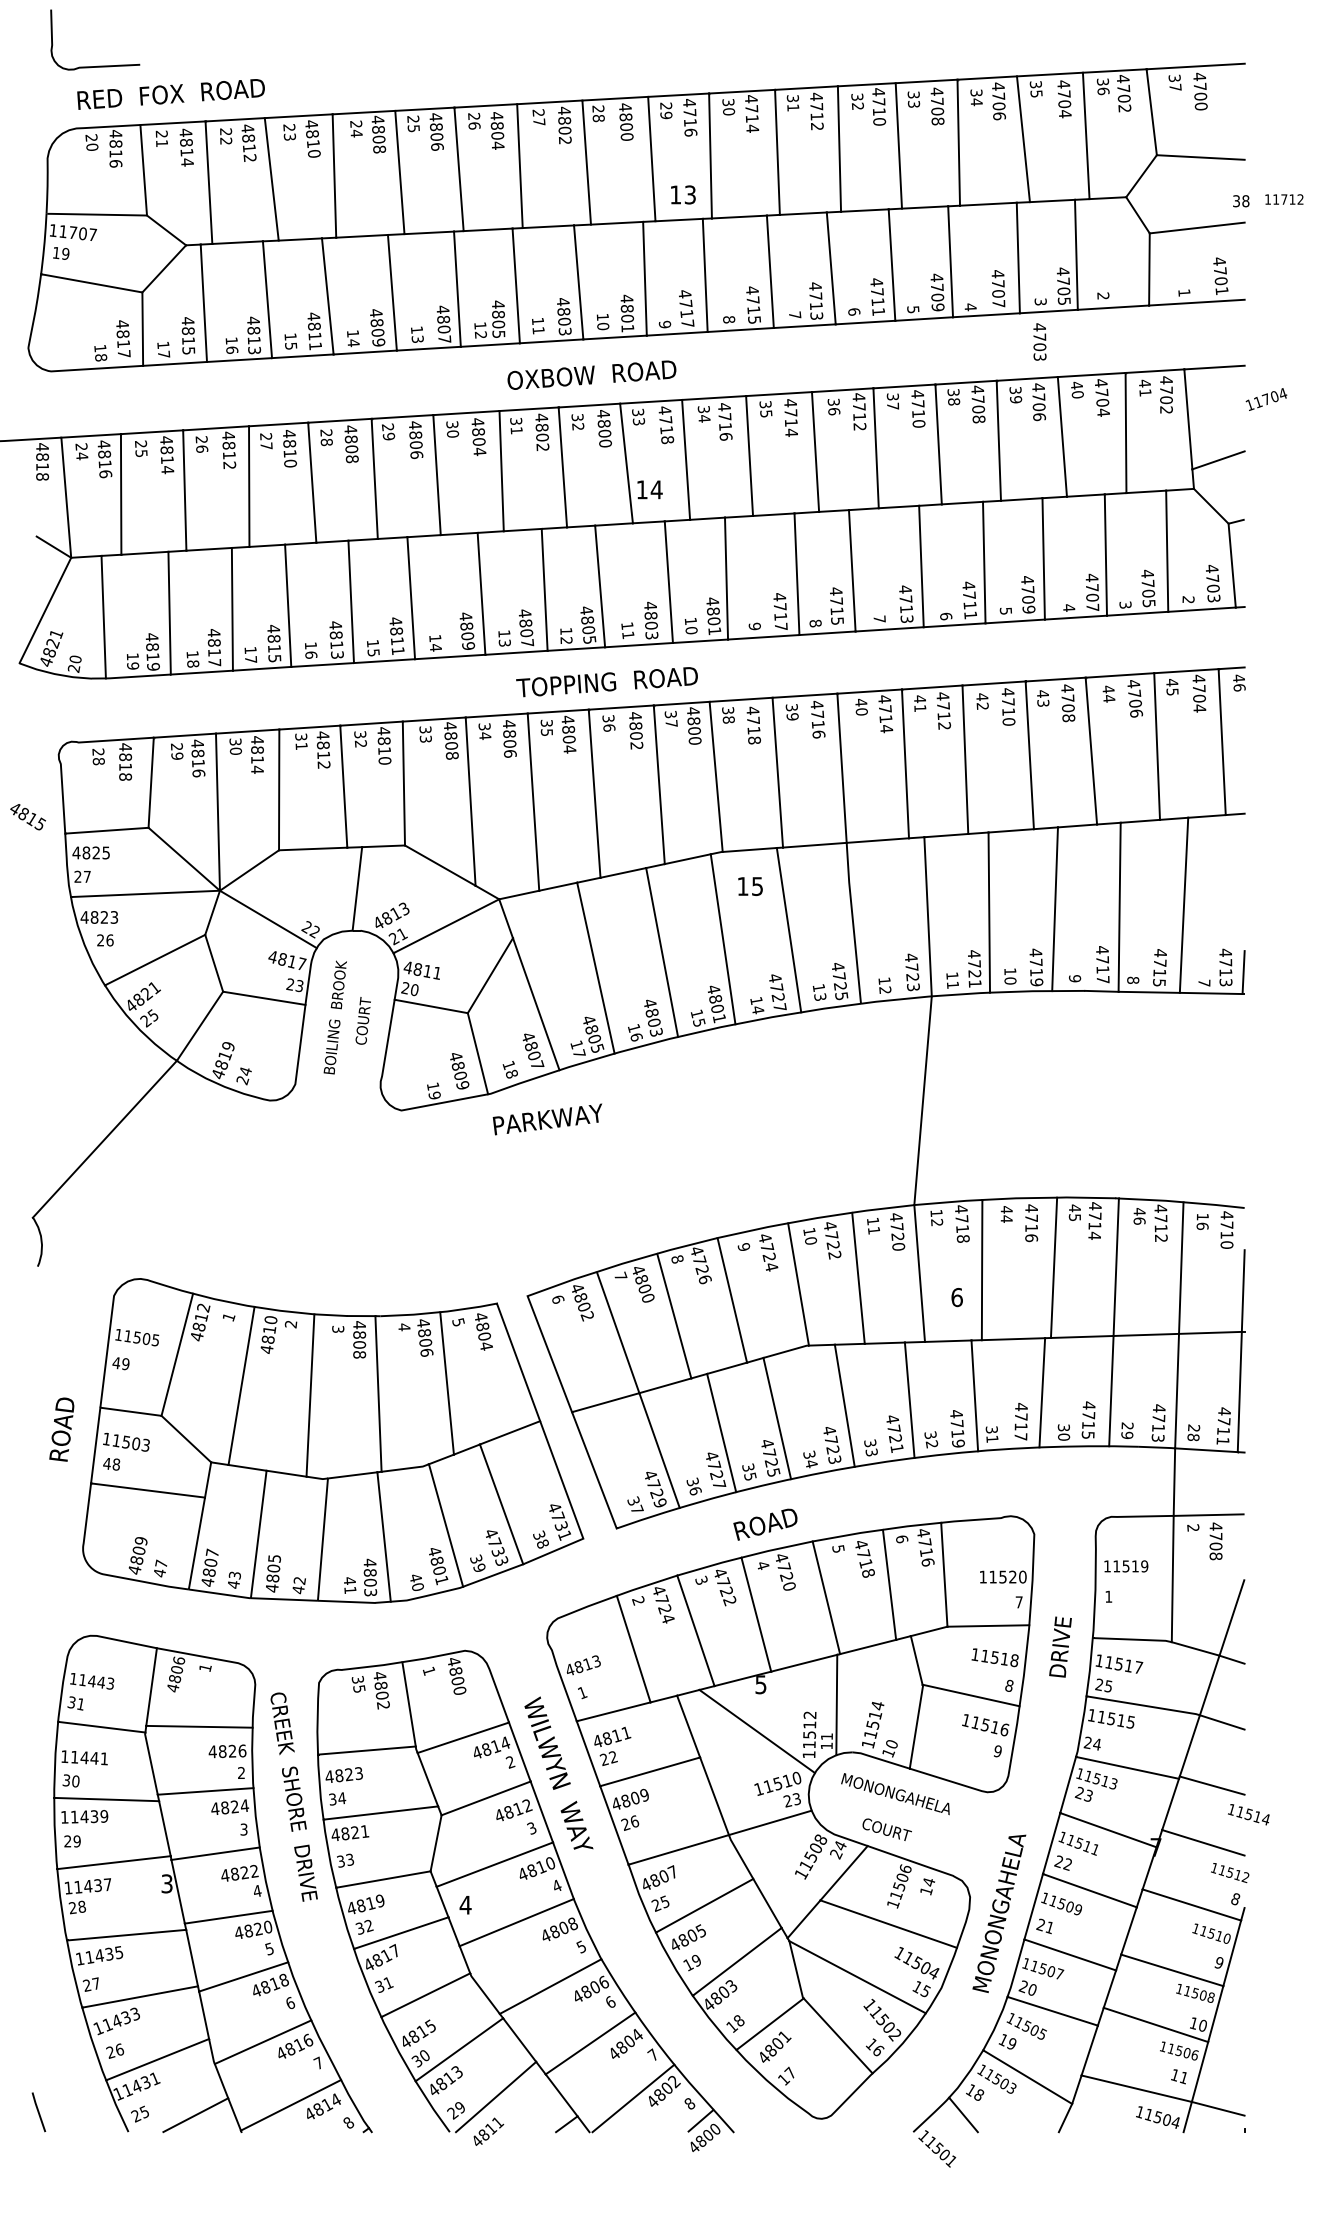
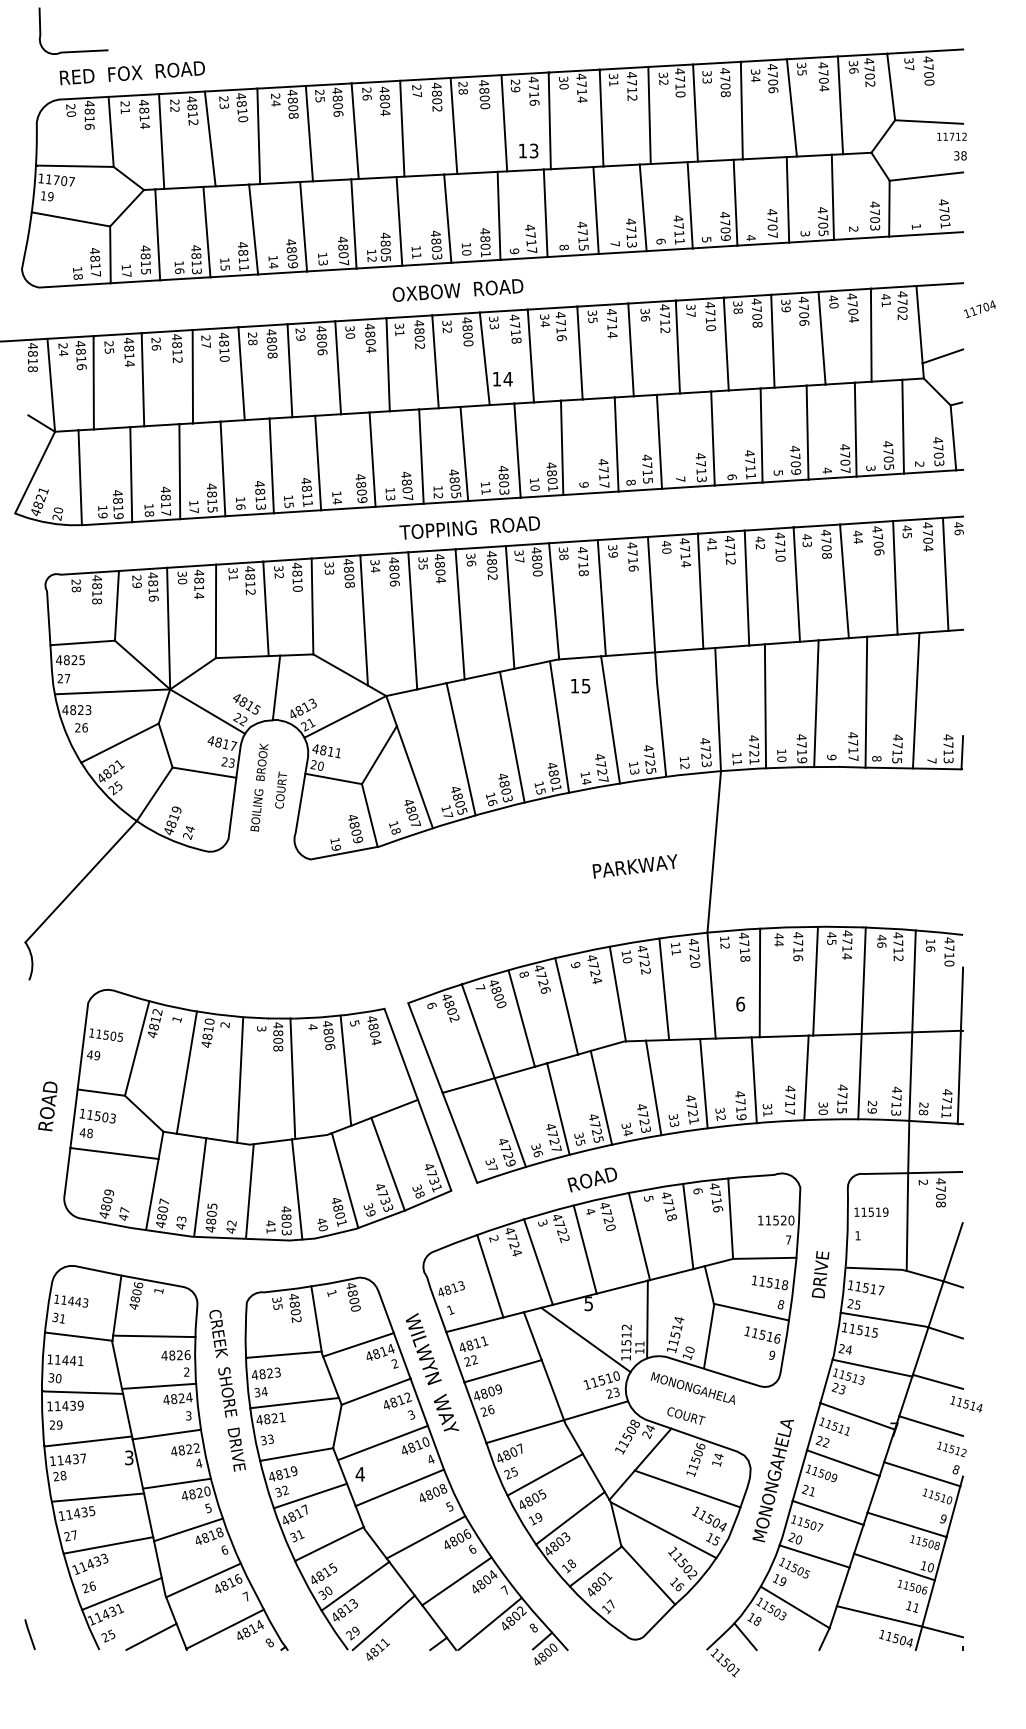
text: (1284, 199) -> (952, 136), moved
text: (1039, 341) -> (874, 215), moved
text: (27, 817) -> (246, 704), moved
text: (547, 1119) -> (634, 866), moved

